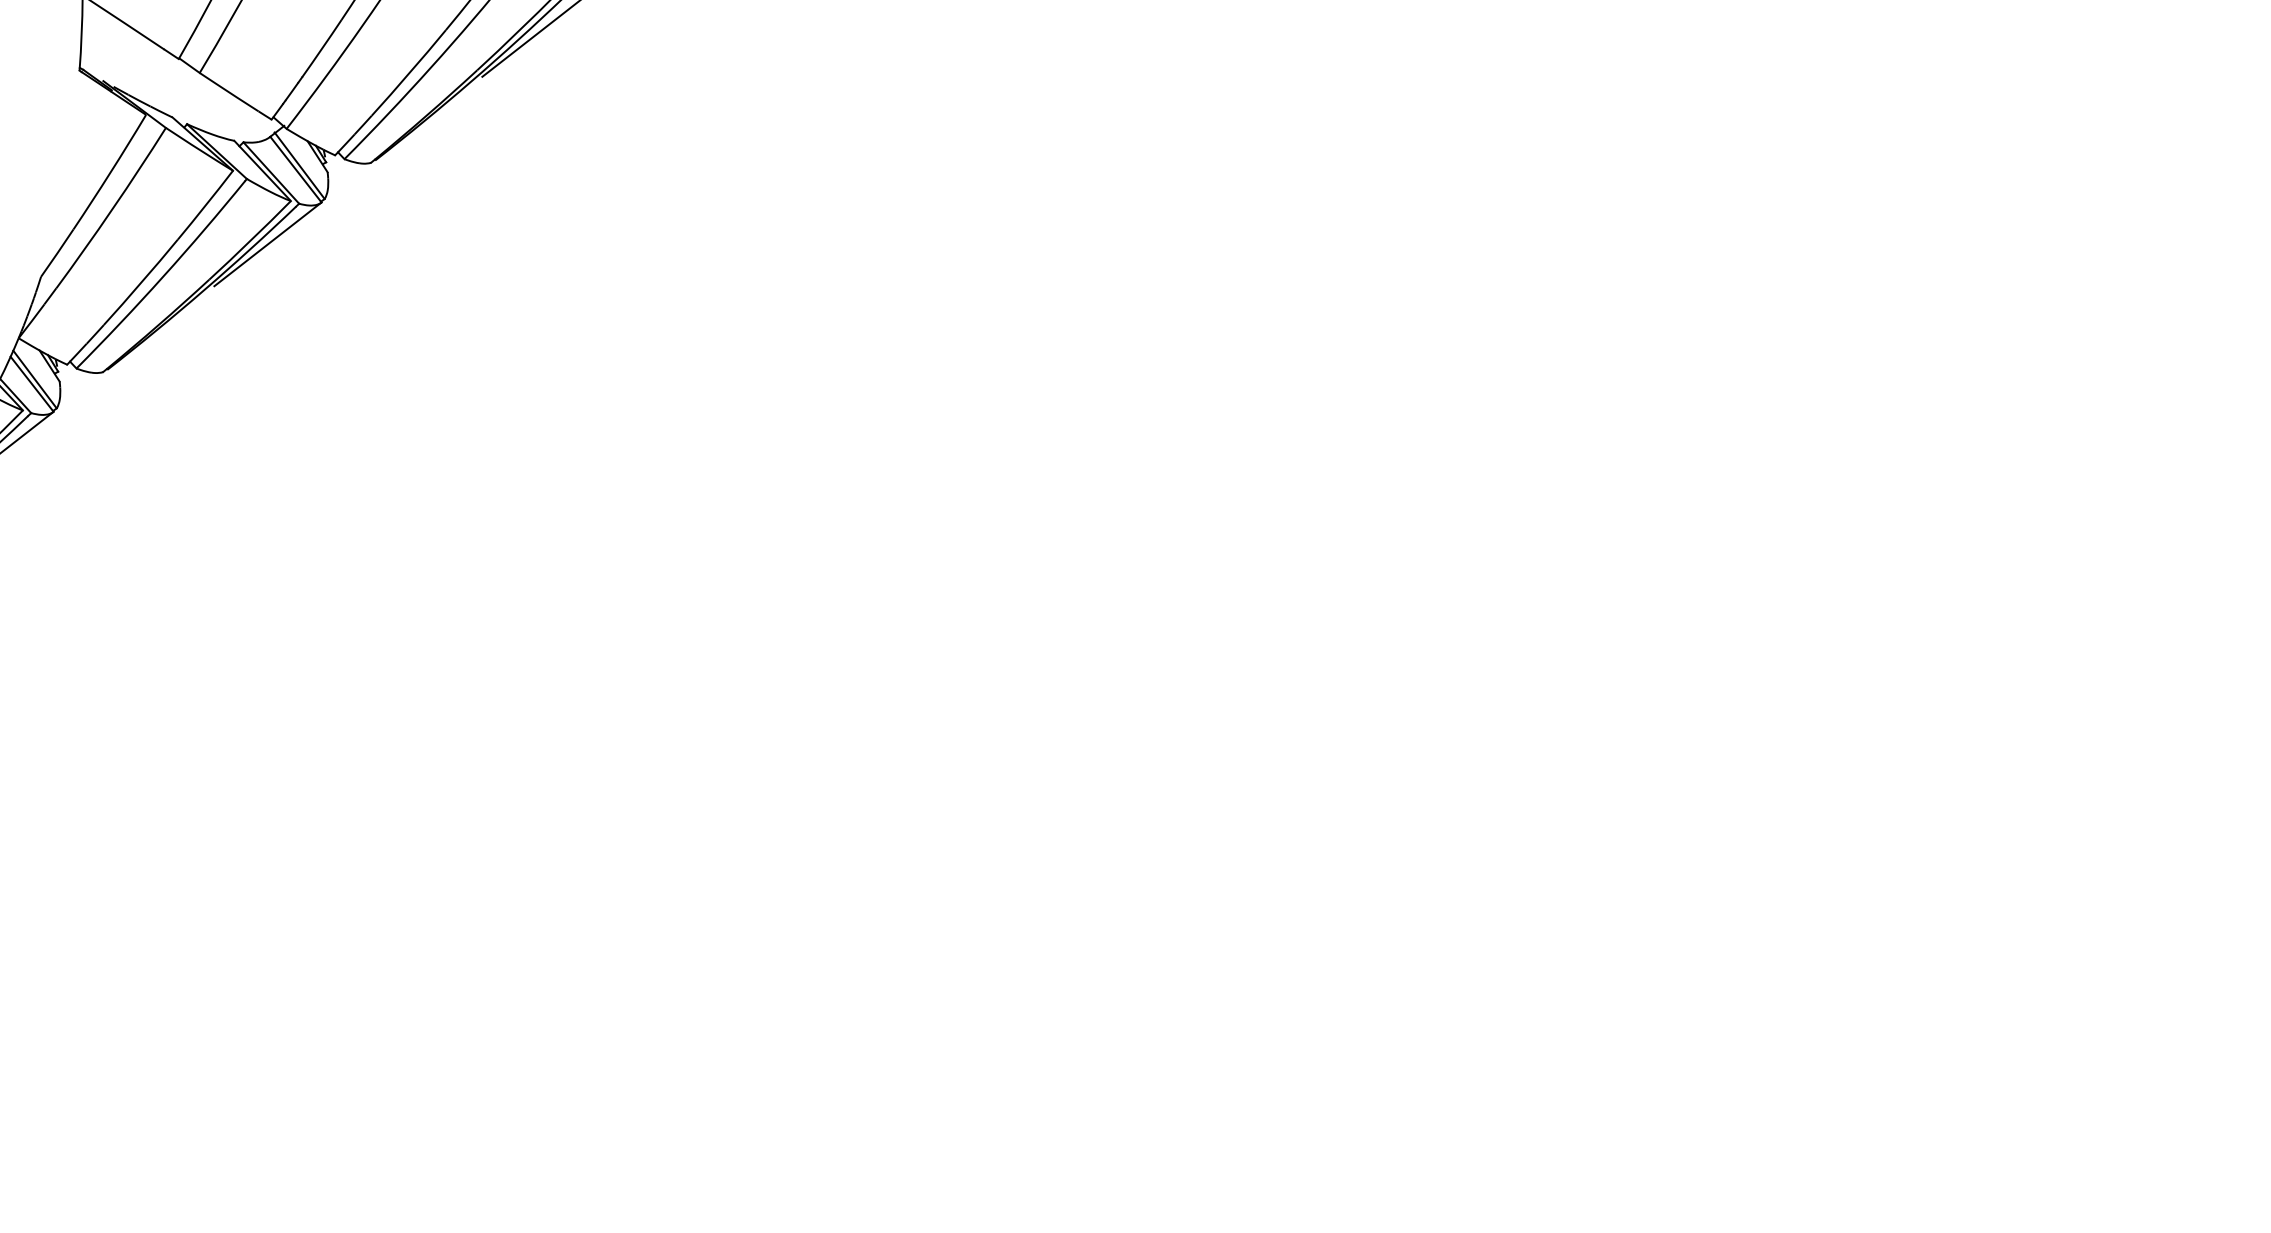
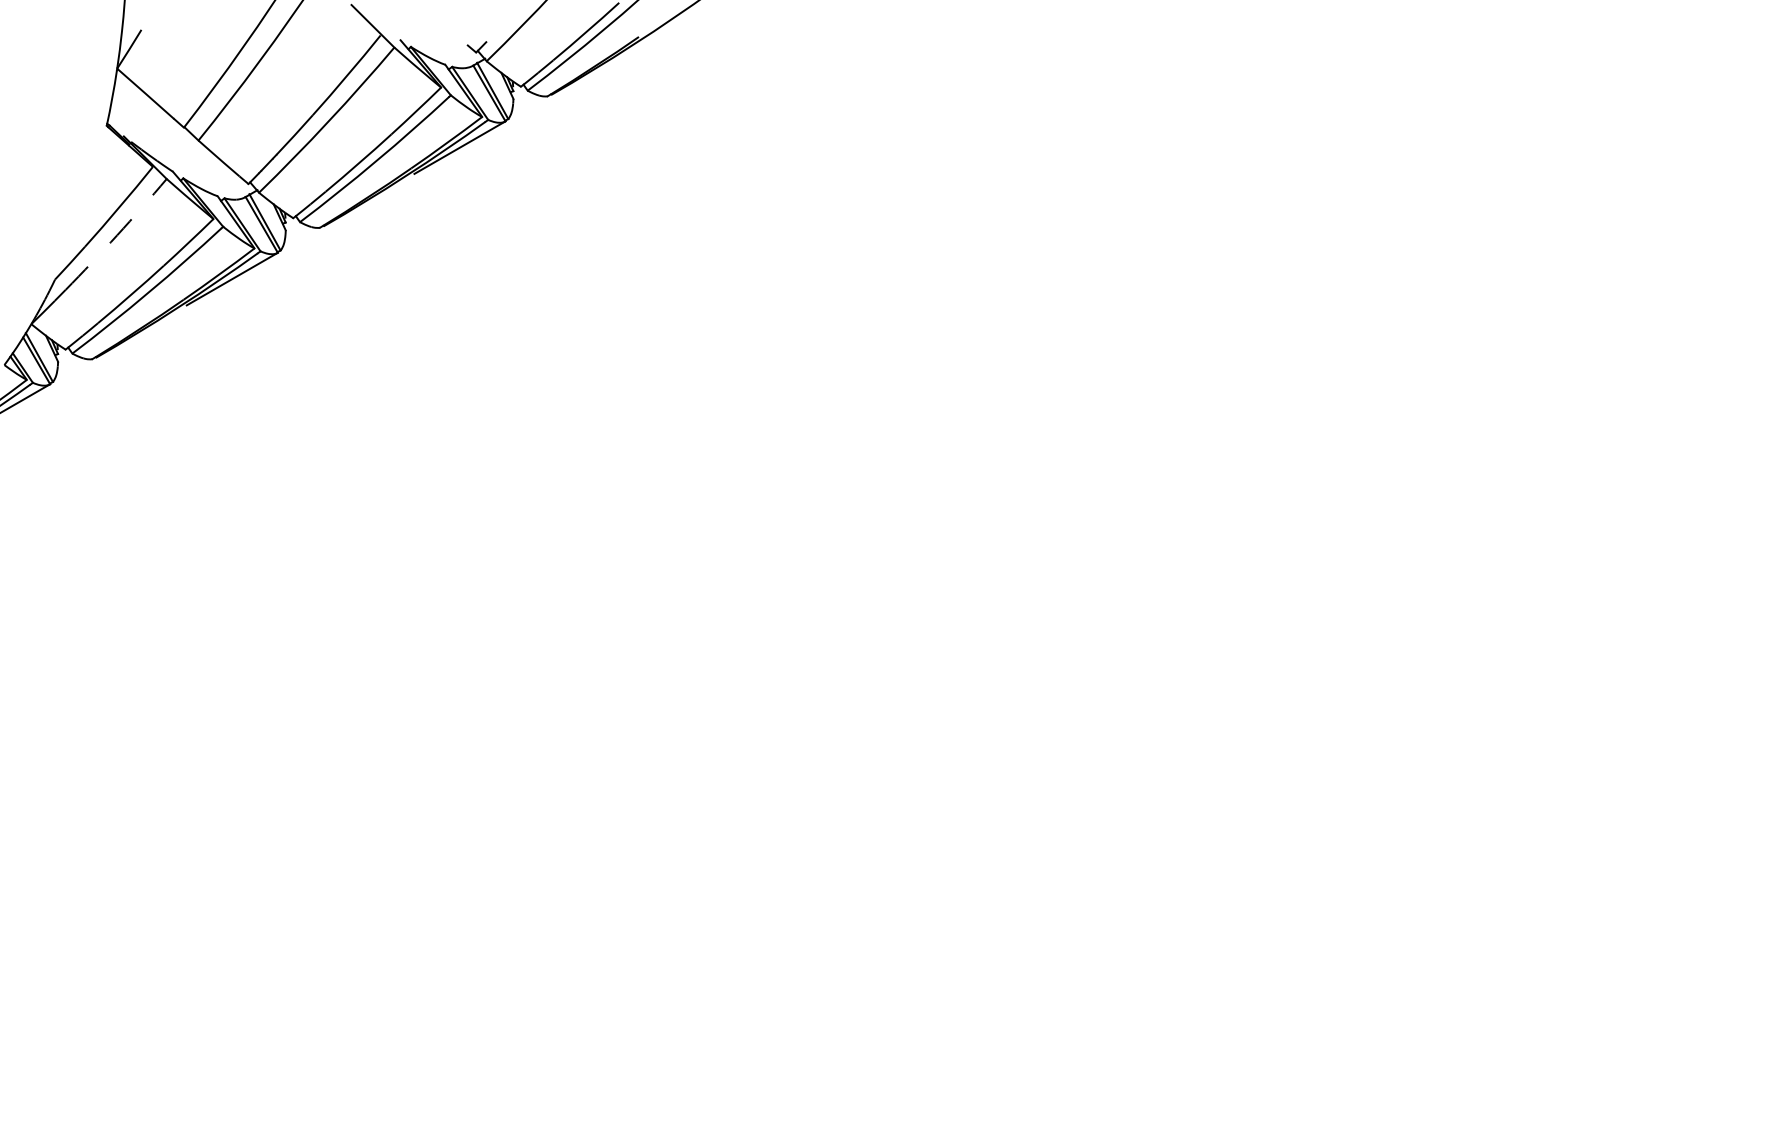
arc: (113, 209) -> (117, 235), solid -> dashed

